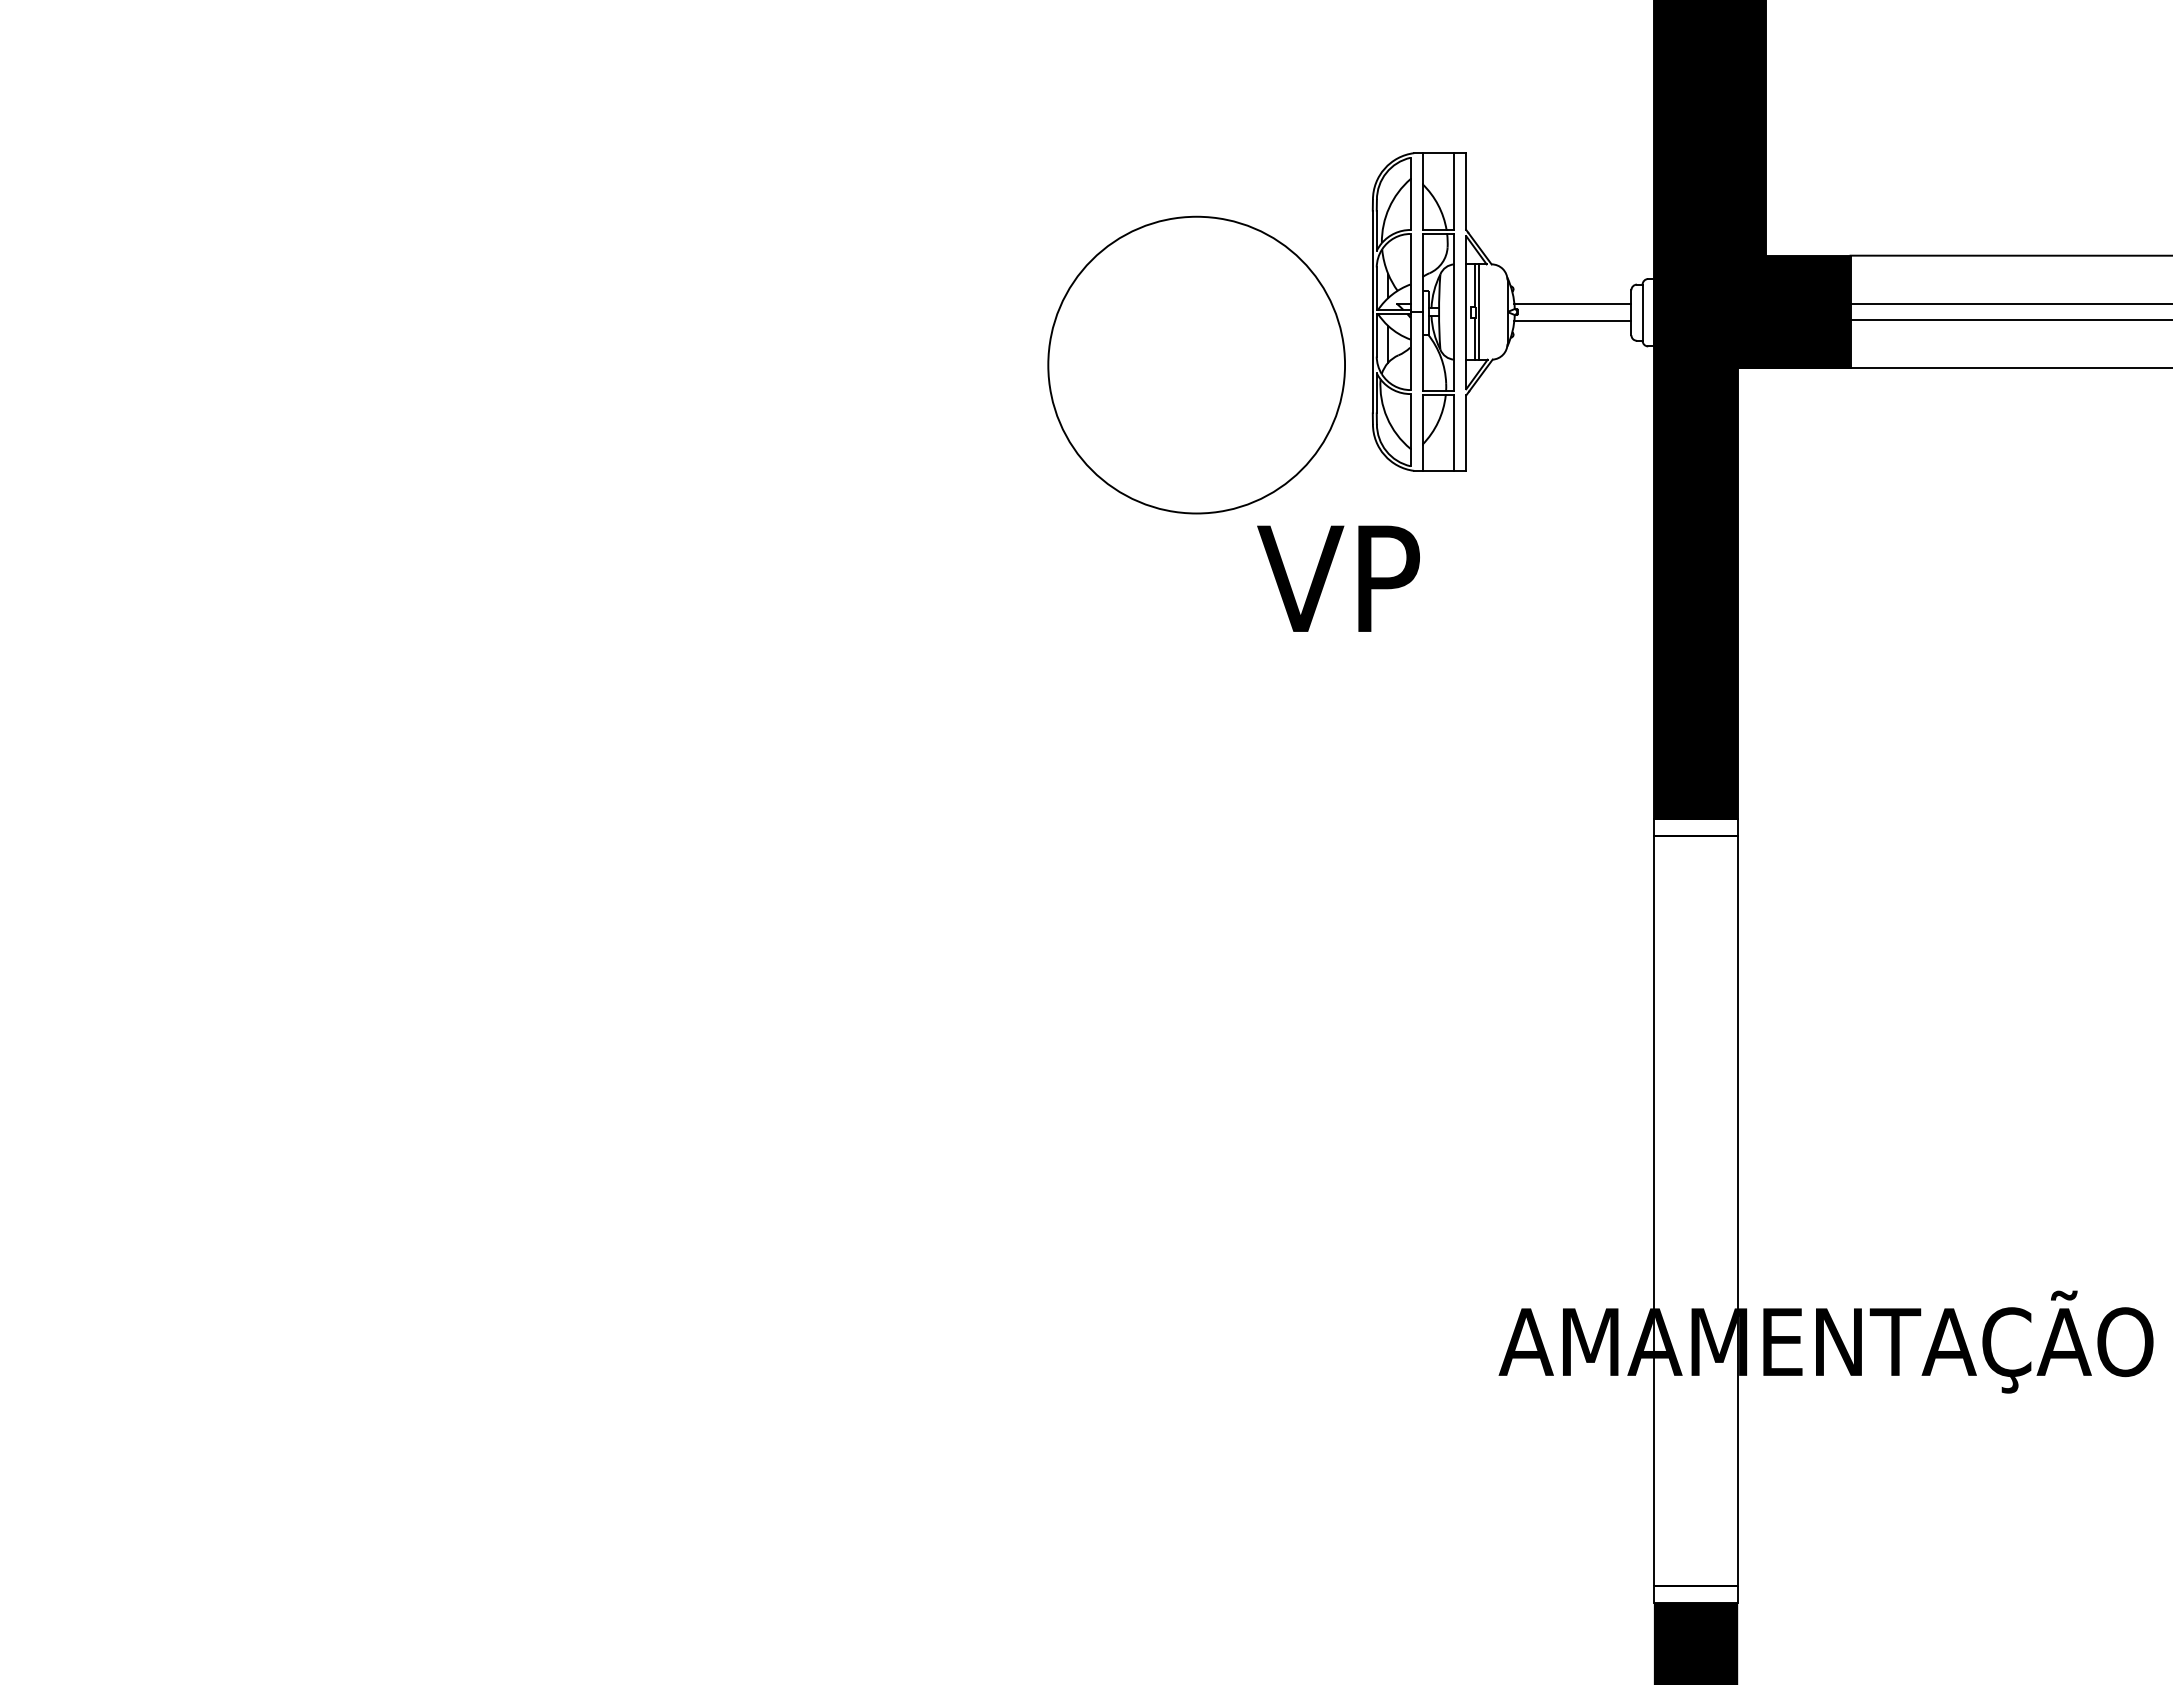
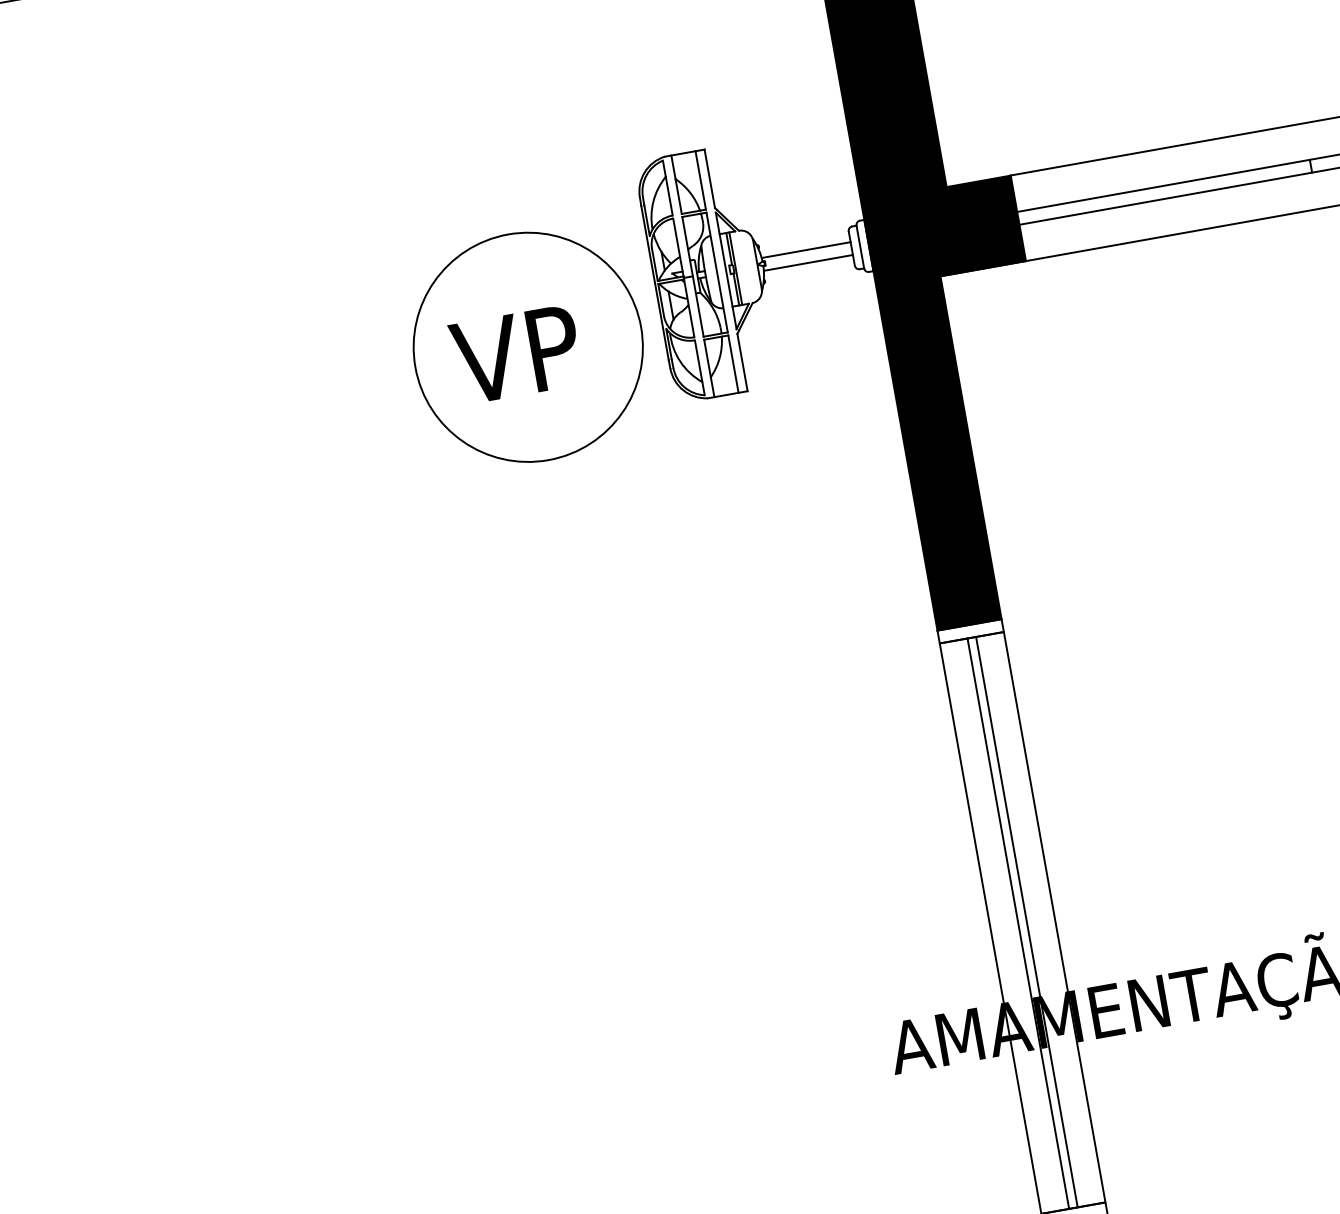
text: (1338, 578) -> (516, 354), moved
line: (1690, 1210) -> (1018, 923), added
line: (1701, 1210) -> (1026, 921), added

